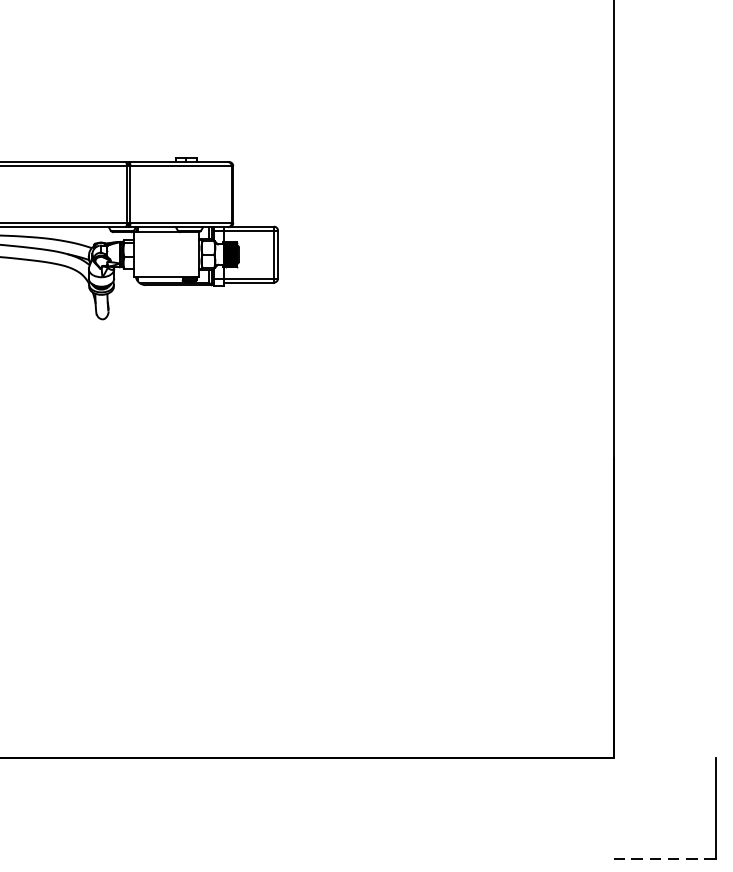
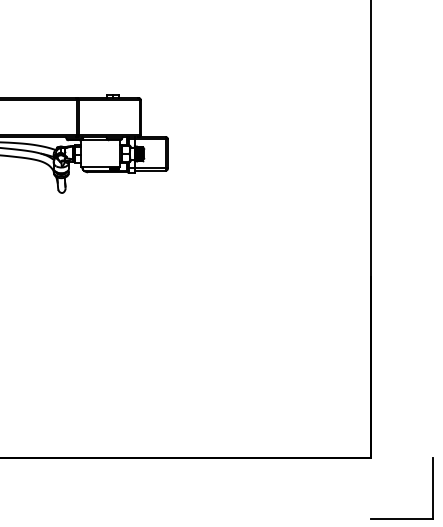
line: (664, 859) -> (401, 519), dashed -> solid

